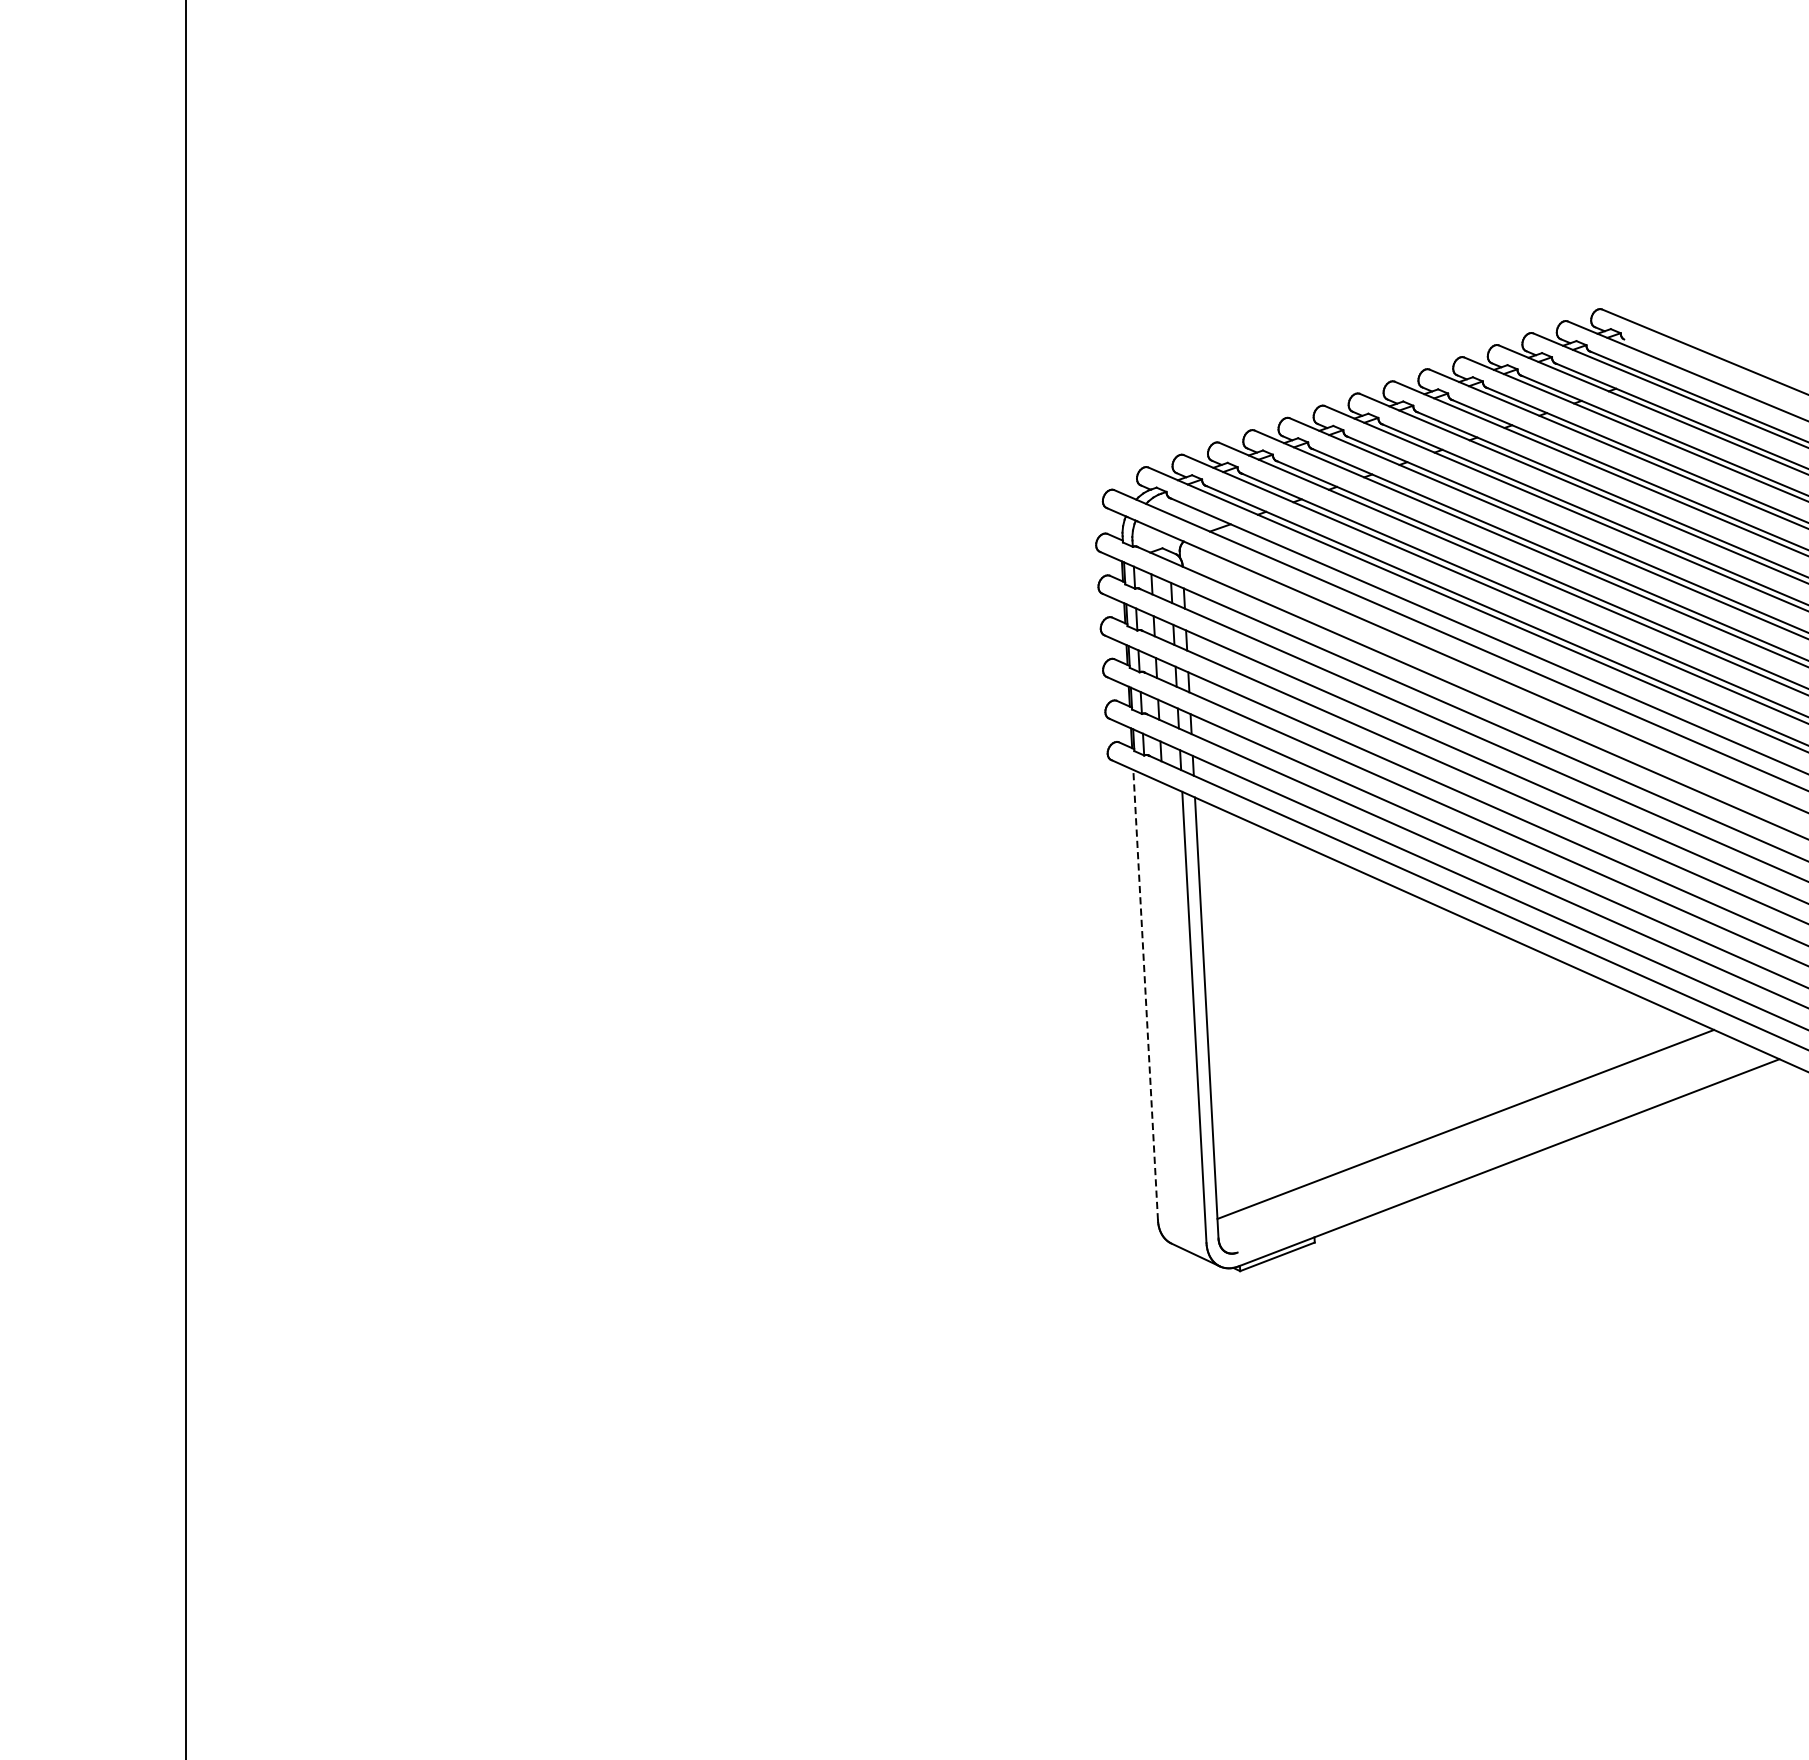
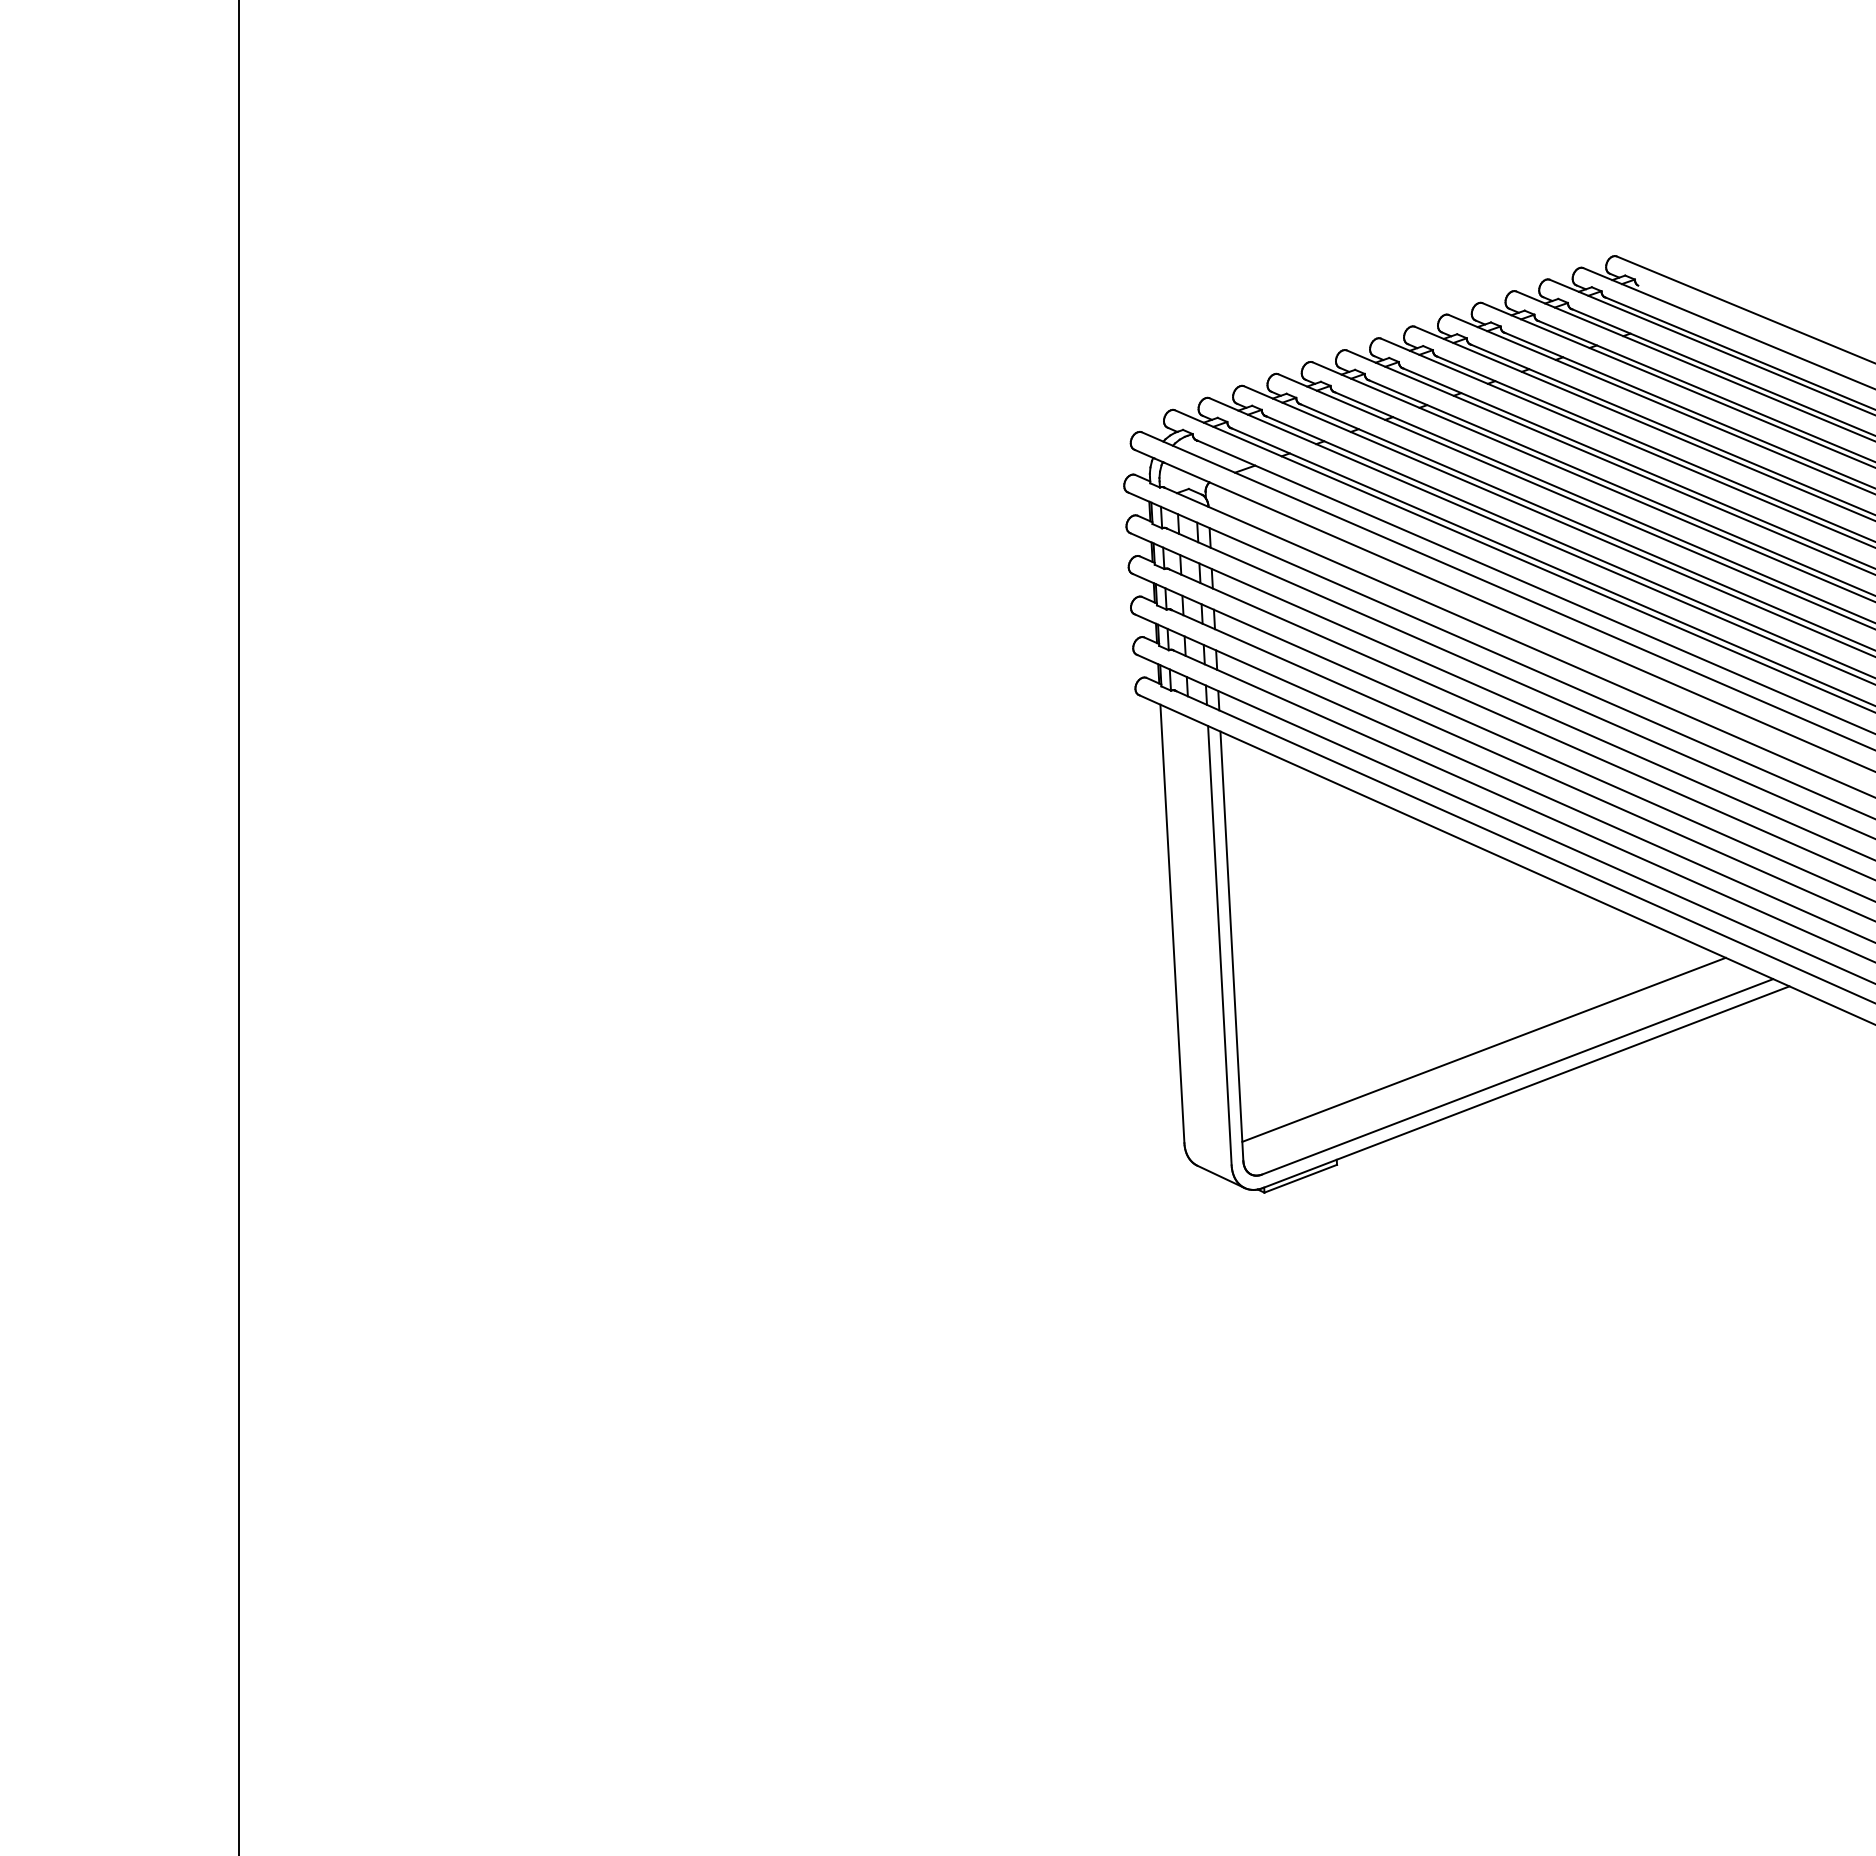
line: (1145, 994) -> (1172, 923), dashed -> solid
line: (1500, 1151) -> (1517, 1076), added

